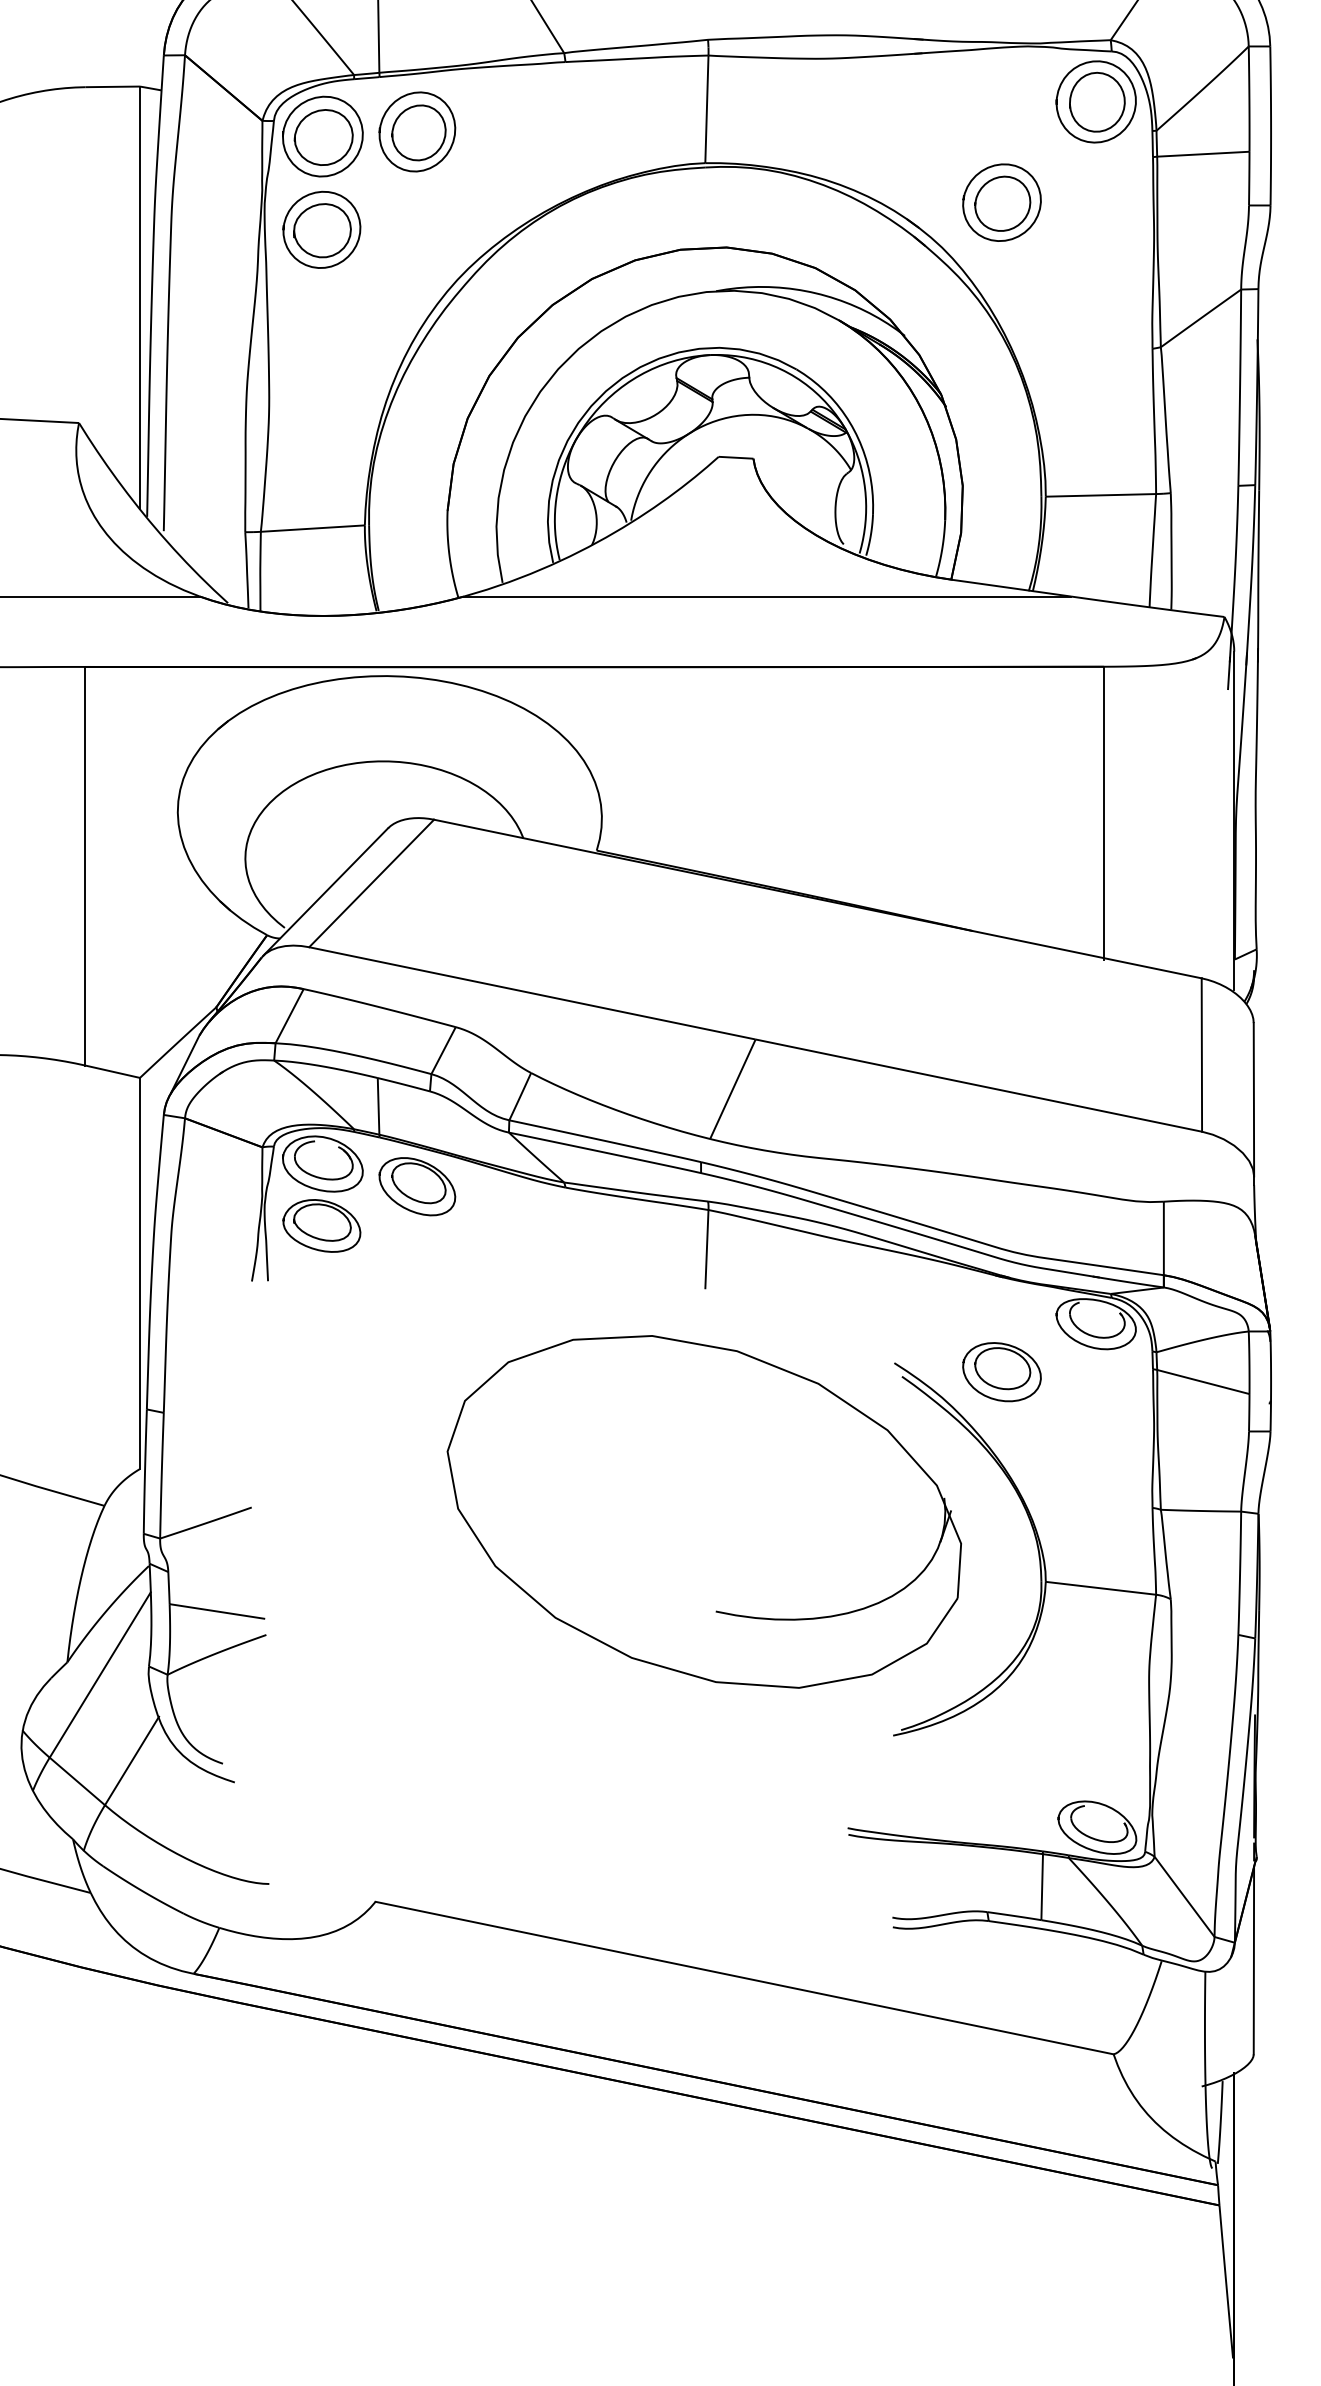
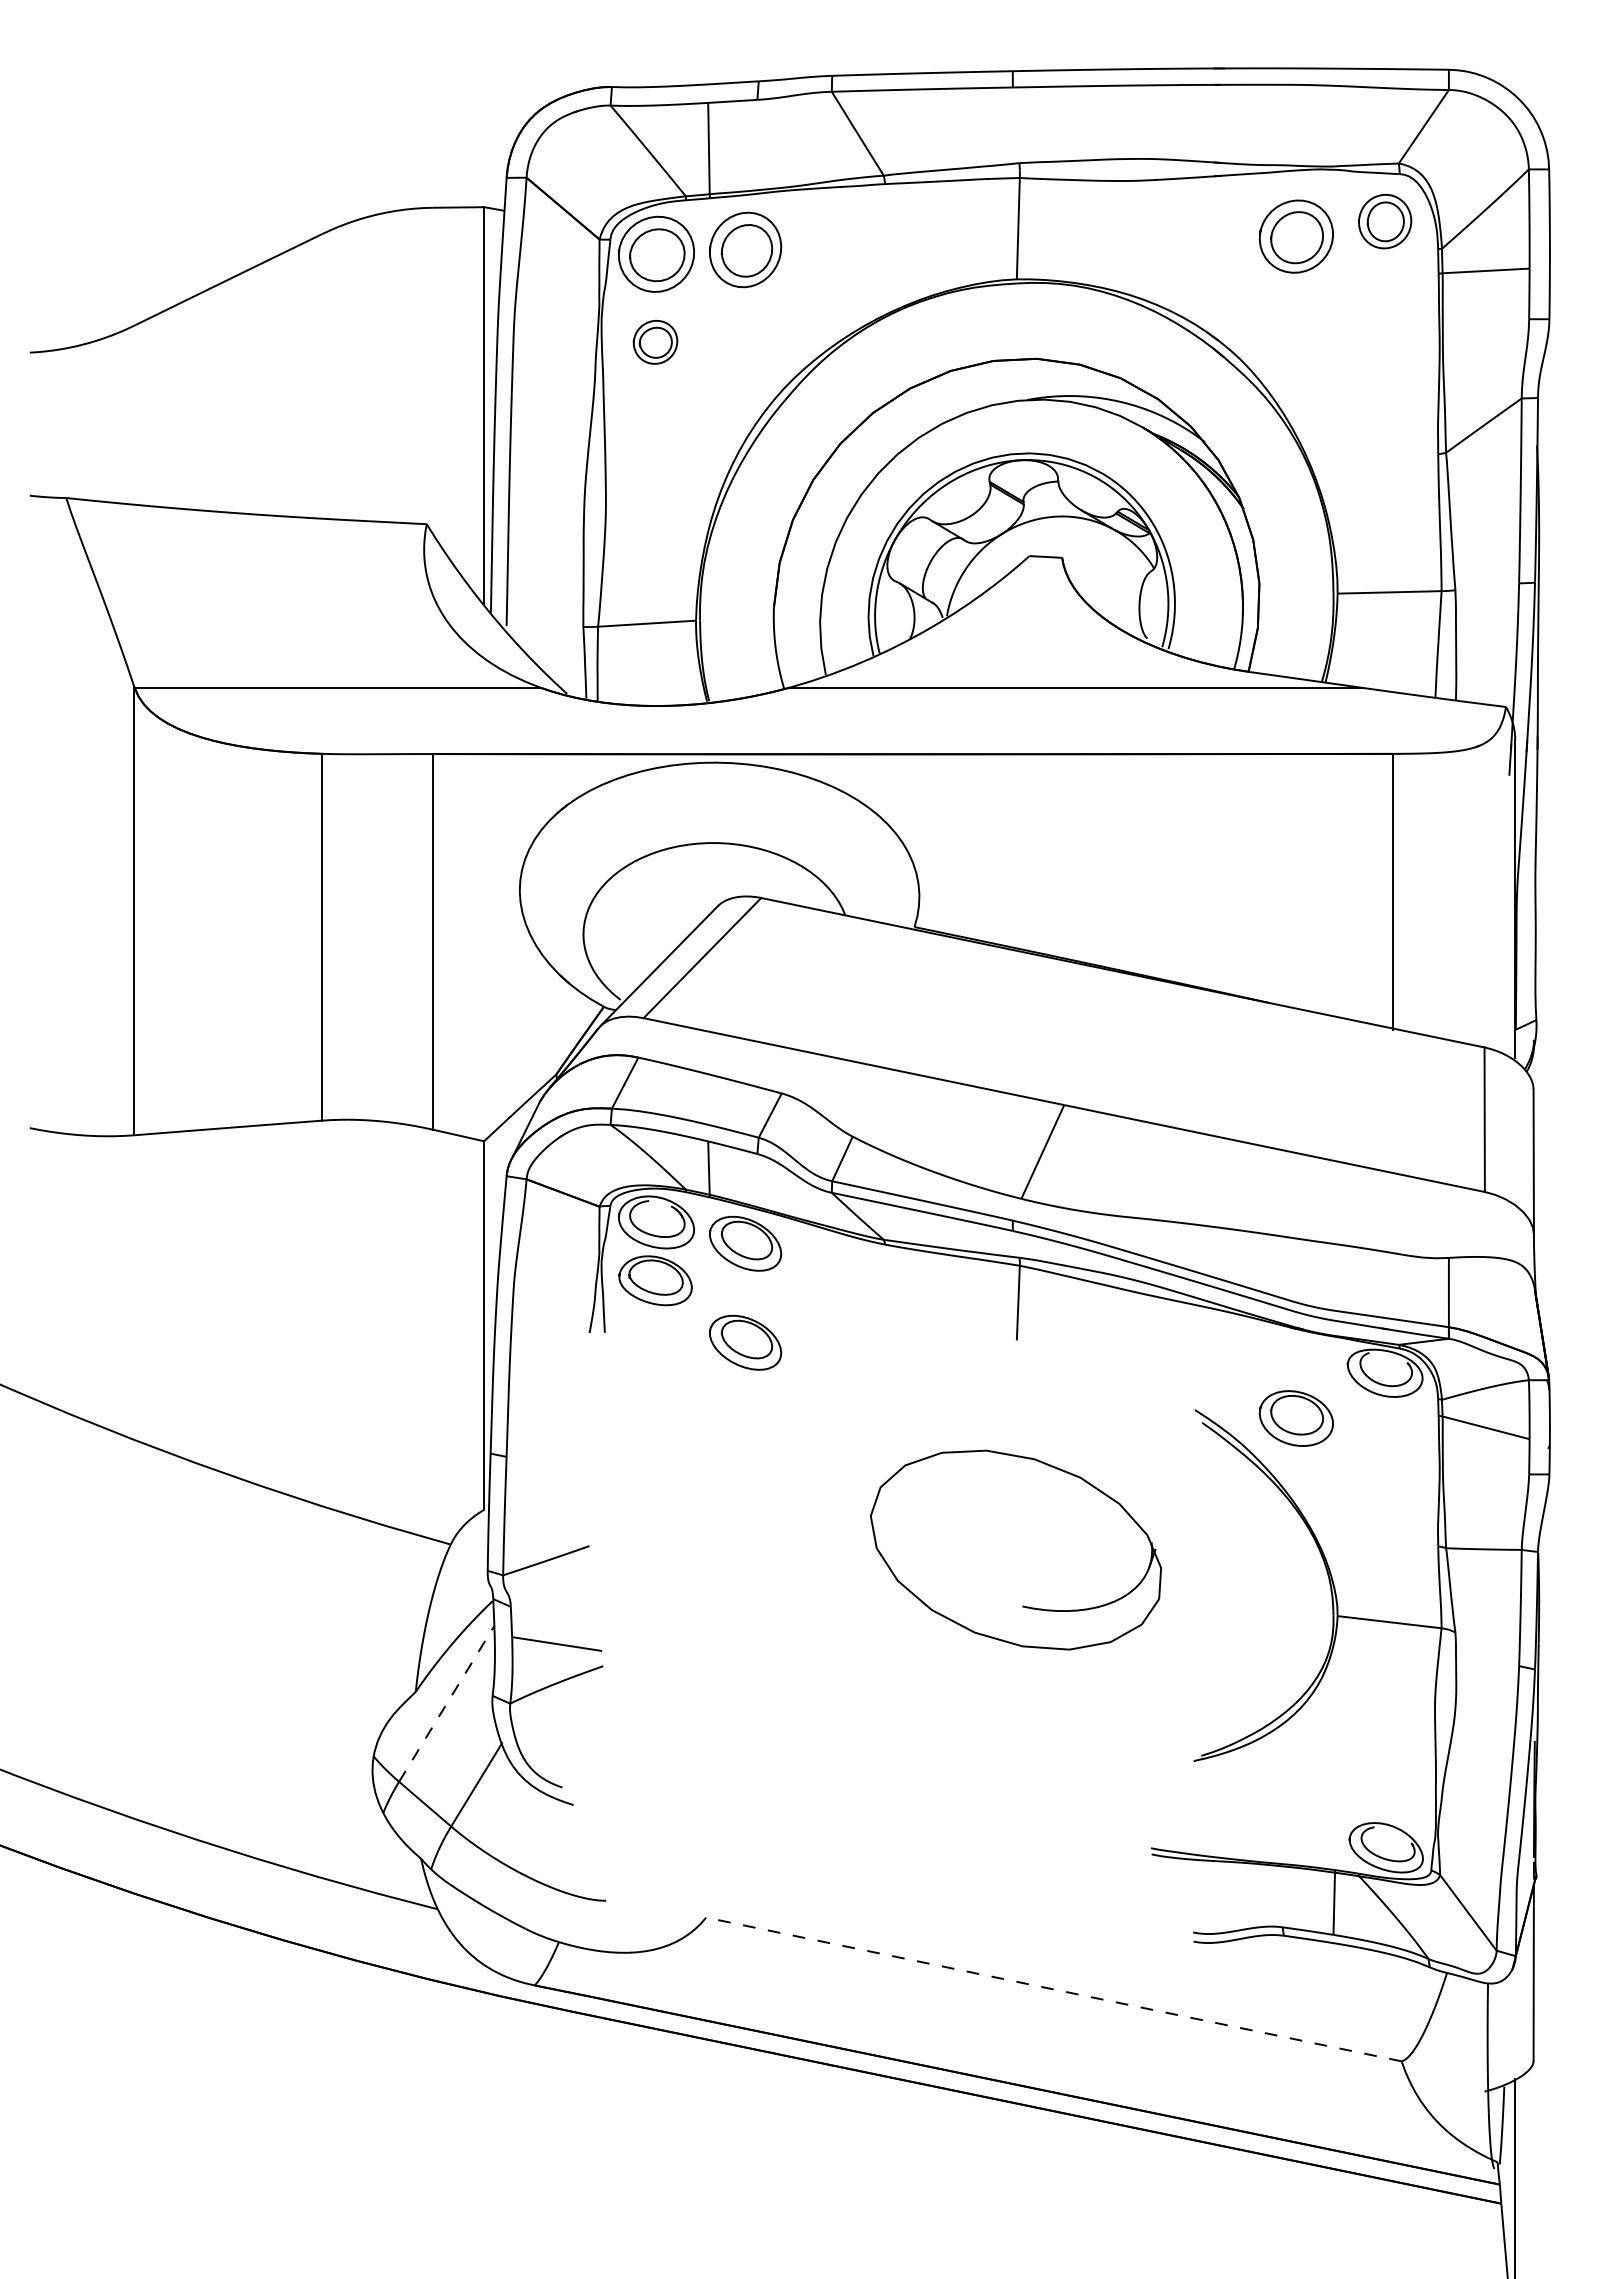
part: (1095, 101) -> (1384, 221), size x0.7
part: (1001, 202) -> (1295, 236), moved
part: (321, 230) -> (655, 342), size x0.6
part: (417, 1291) -> (745, 1342), added
part: (703, 1511) -> (1015, 1549), size x0.6
line: (101, 1674) -> (447, 1703), solid -> dashed
line: (744, 1978) -> (1053, 1989), solid -> dashed

